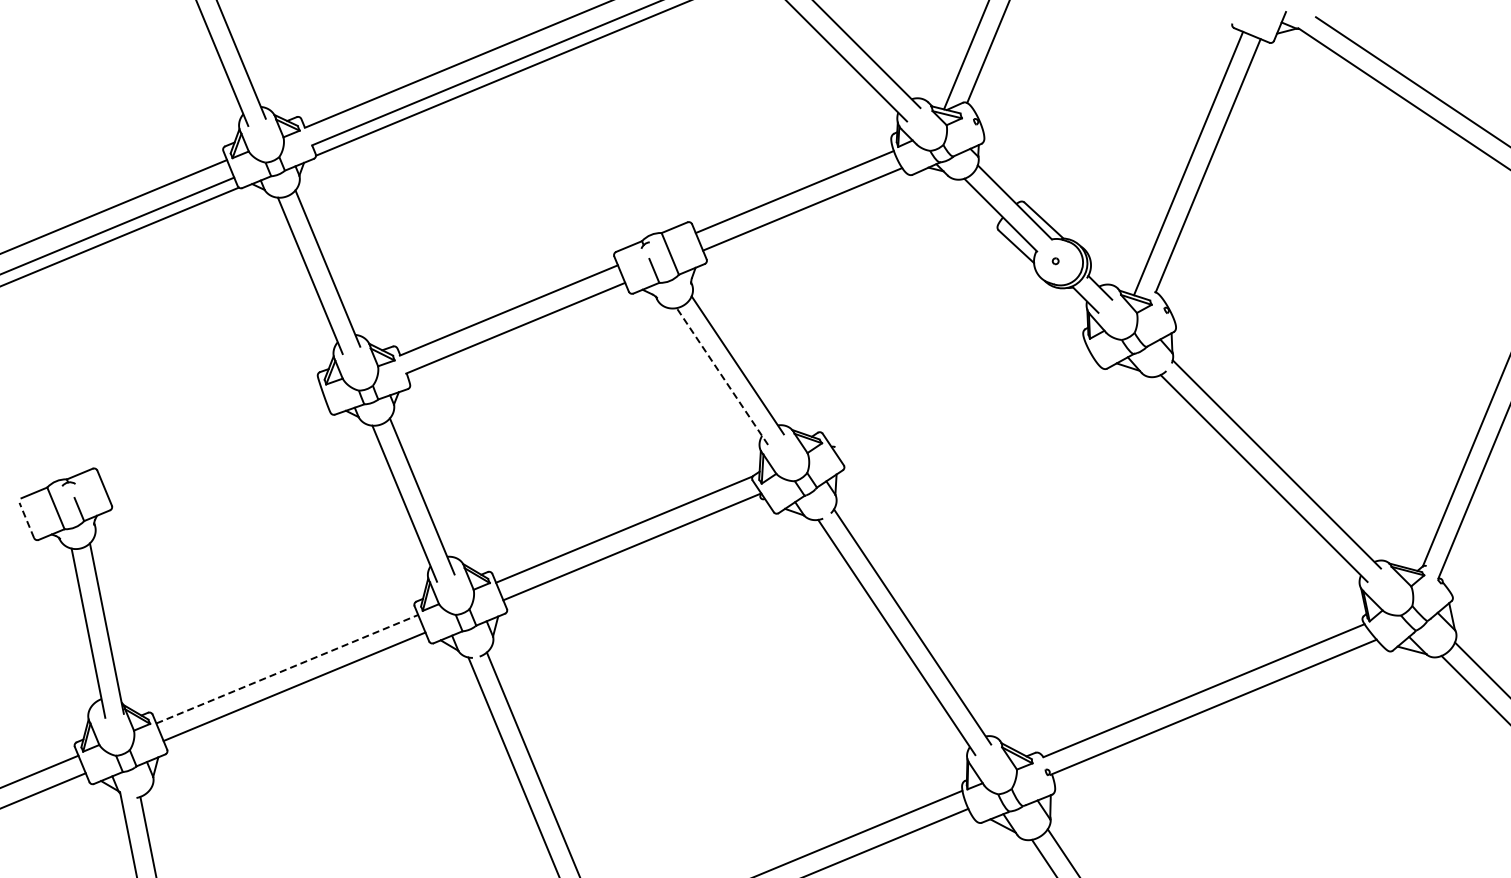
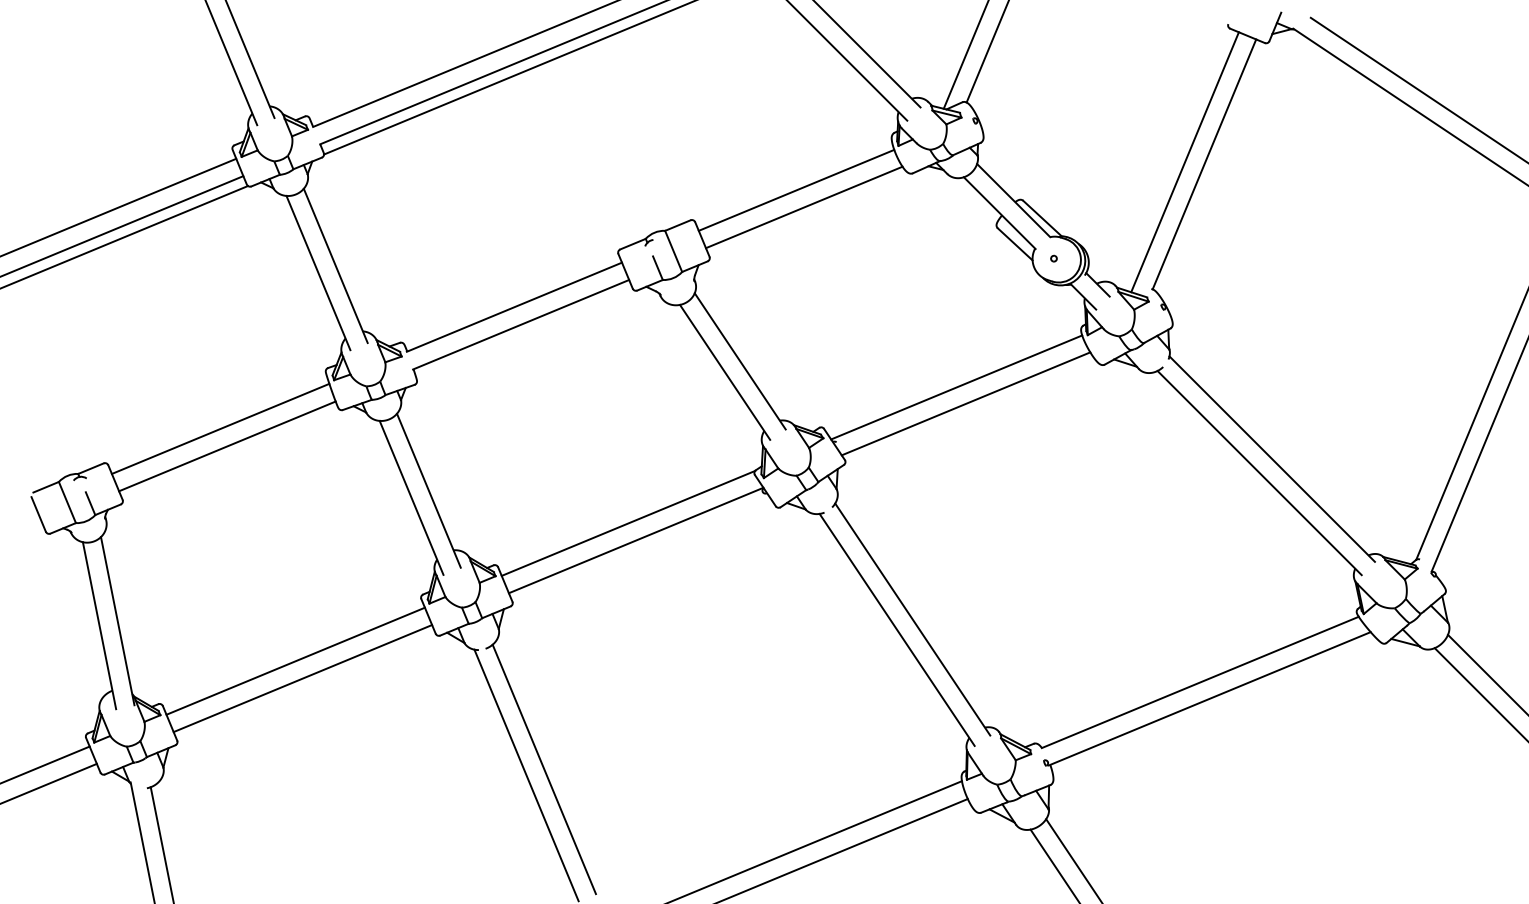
line: (721, 375) -> (724, 371), dashed -> solid
line: (956, 391) -> (956, 387), added
line: (966, 408) -> (965, 403), added
line: (211, 433) -> (220, 428), added
line: (218, 451) -> (227, 446), added
line: (26, 520) -> (38, 514), dashed -> solid
line: (287, 669) -> (295, 661), dashed -> solid

